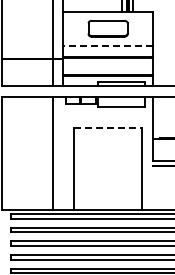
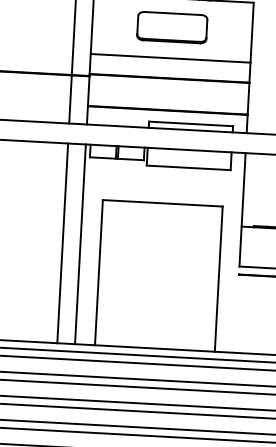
line: (107, 46) -> (169, 58), dashed -> solid
line: (108, 128) -> (163, 204), dashed -> solid
line: (62, 153) -> (79, 243), added

